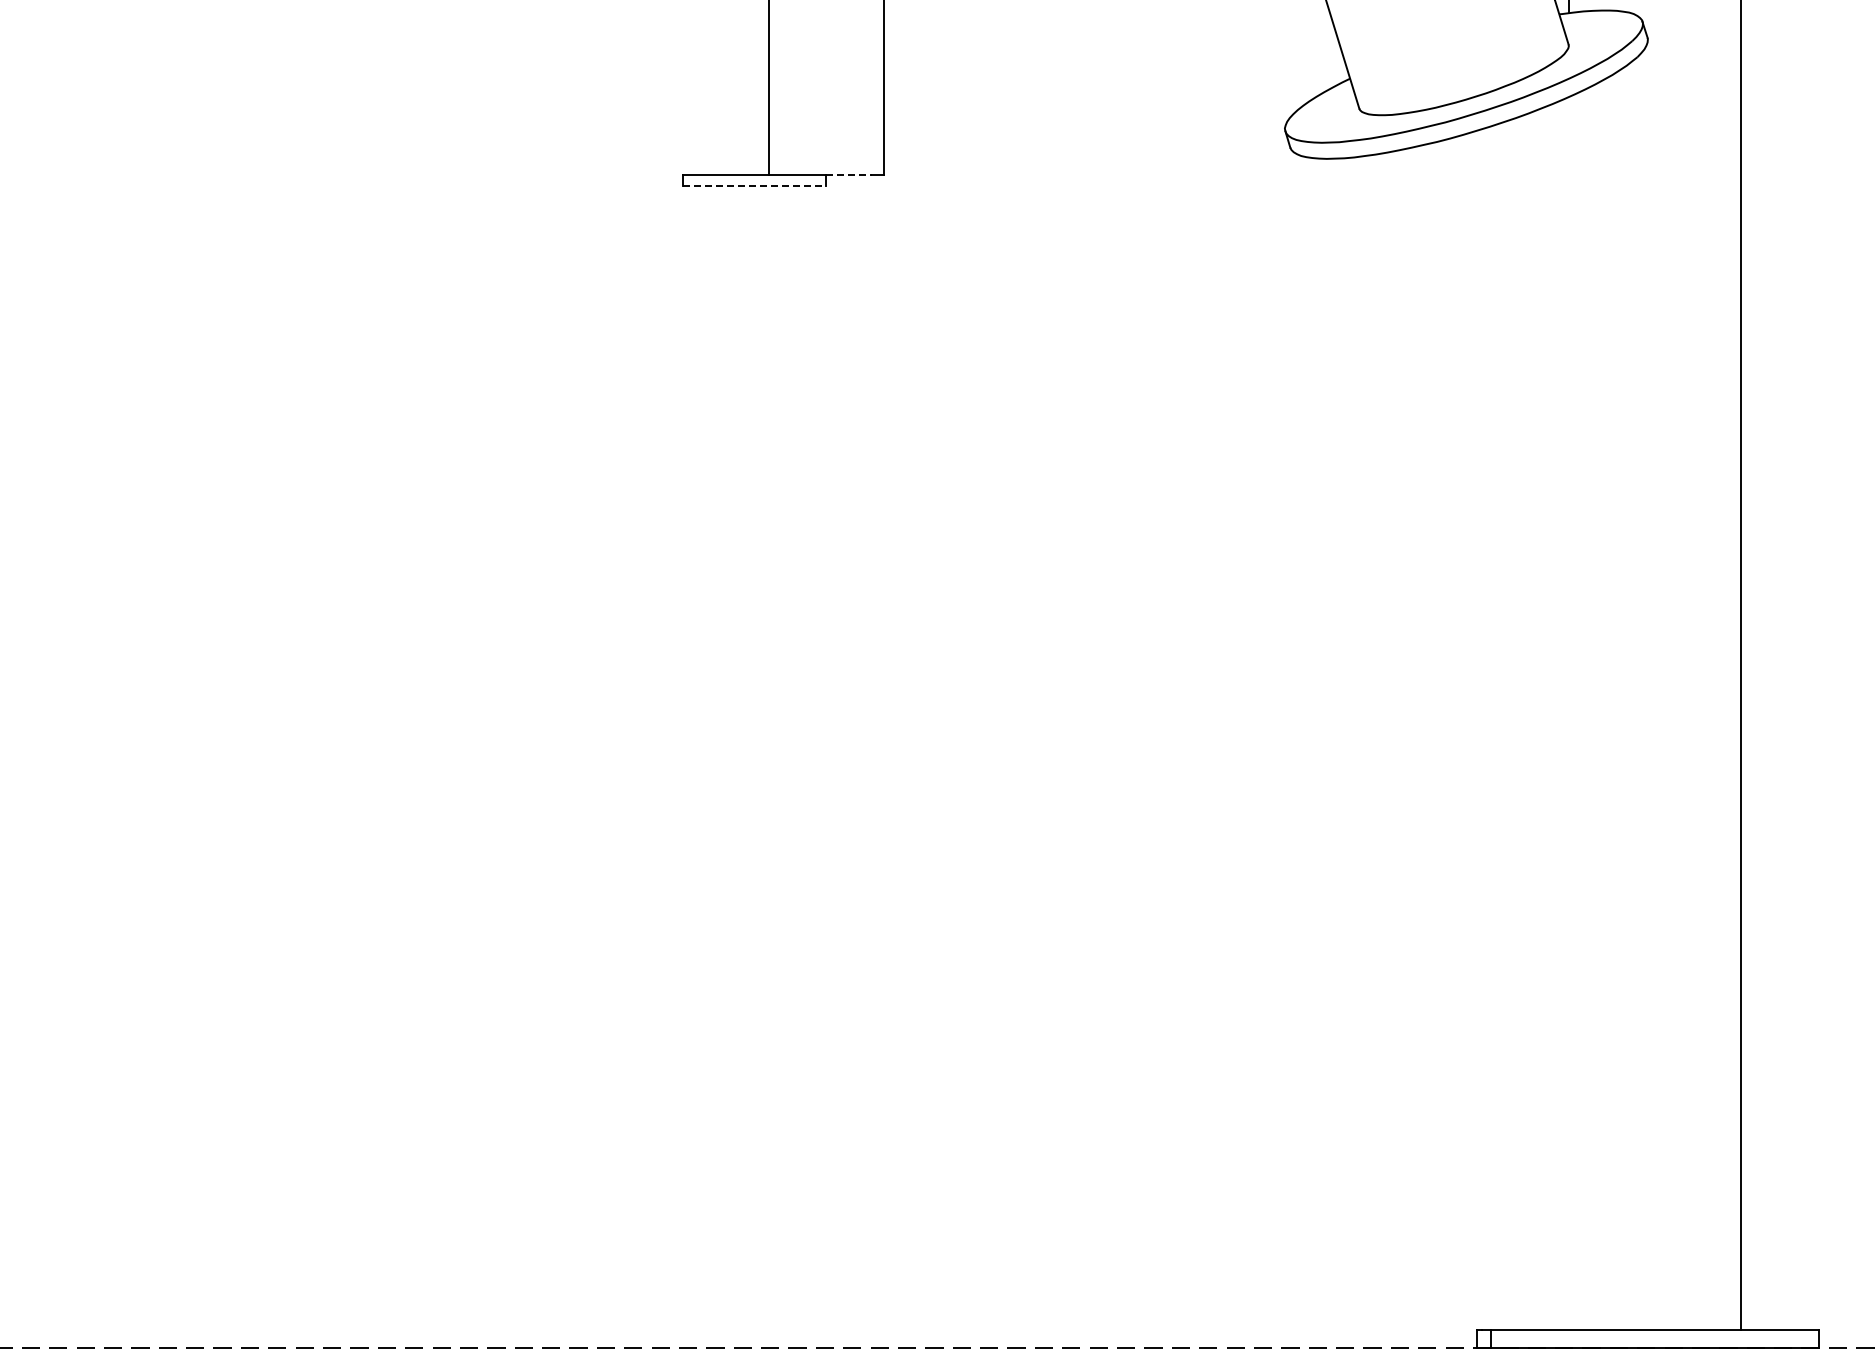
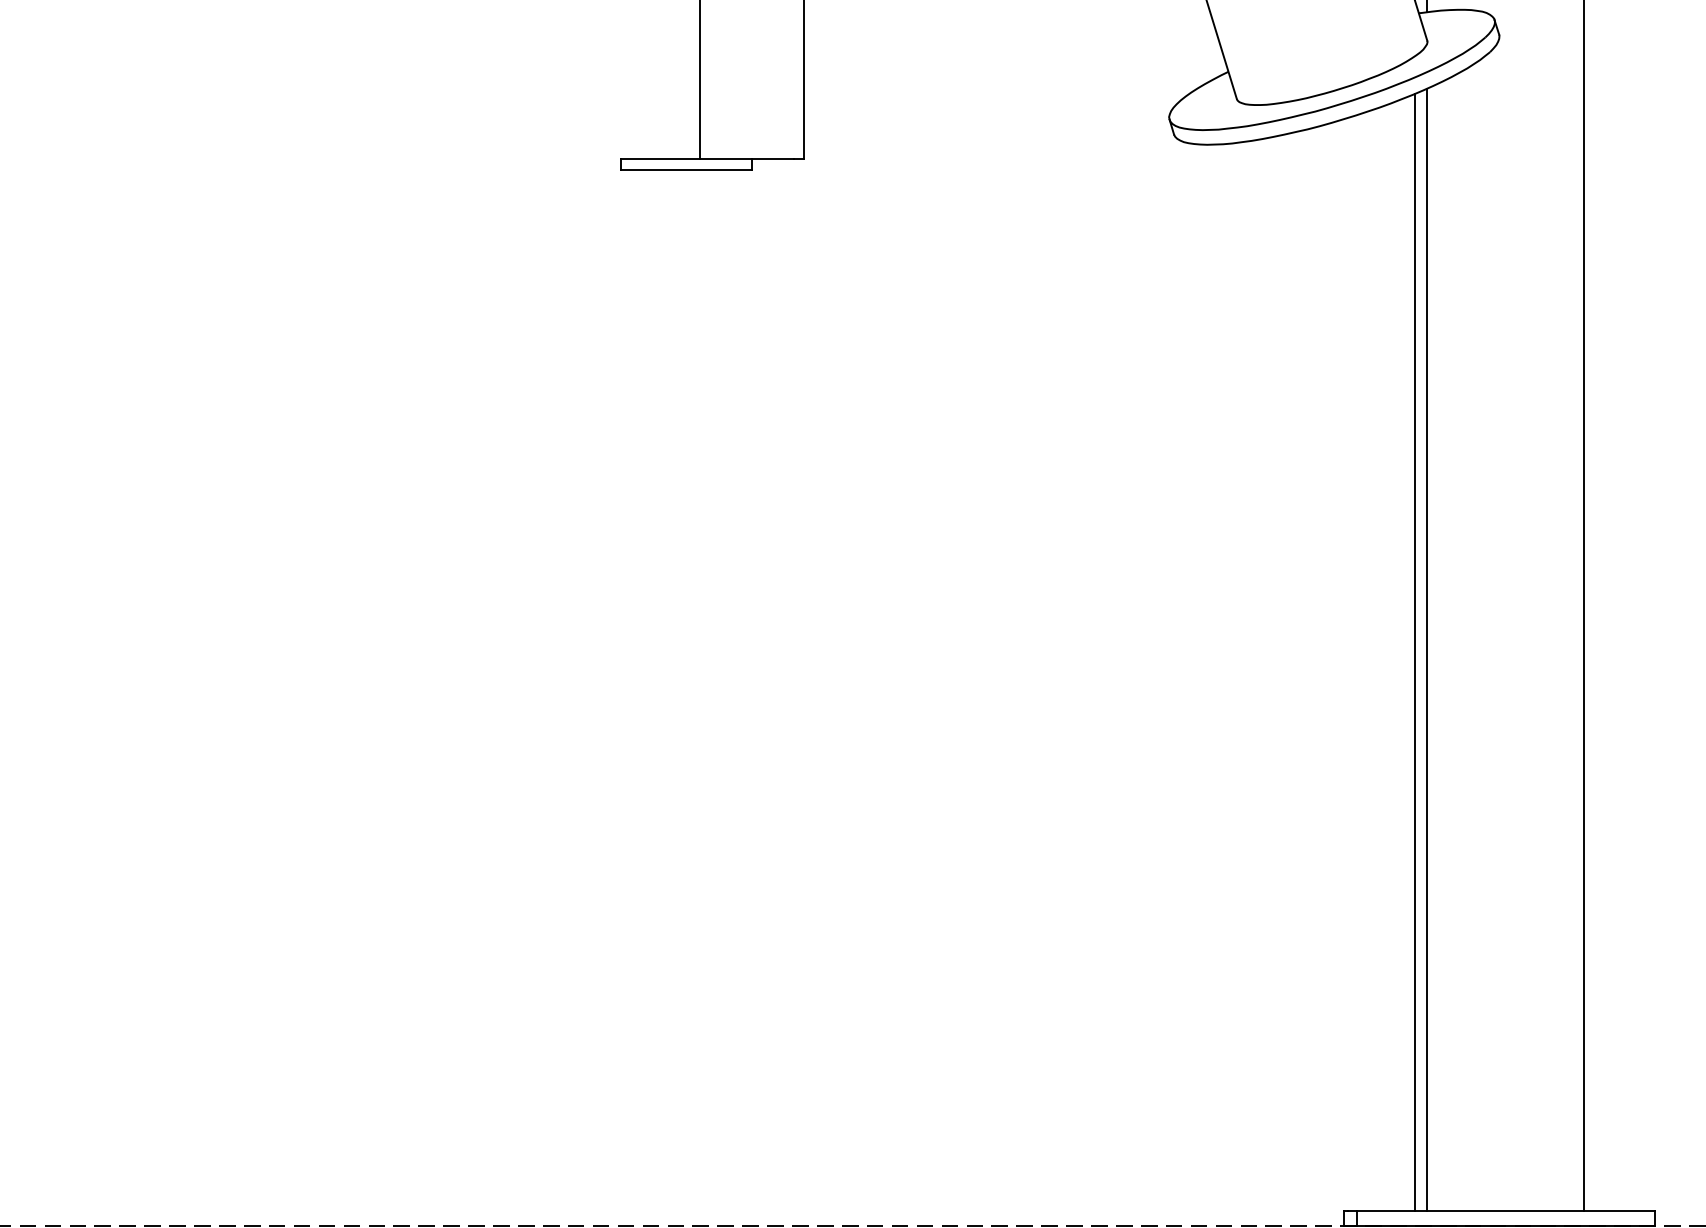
line: (849, 174) -> (772, 158), dashed -> solid
line: (754, 186) -> (686, 169), dashed -> solid
line: (1568, 713) -> (1427, 649), added
line: (1555, 716) -> (1415, 652), added

